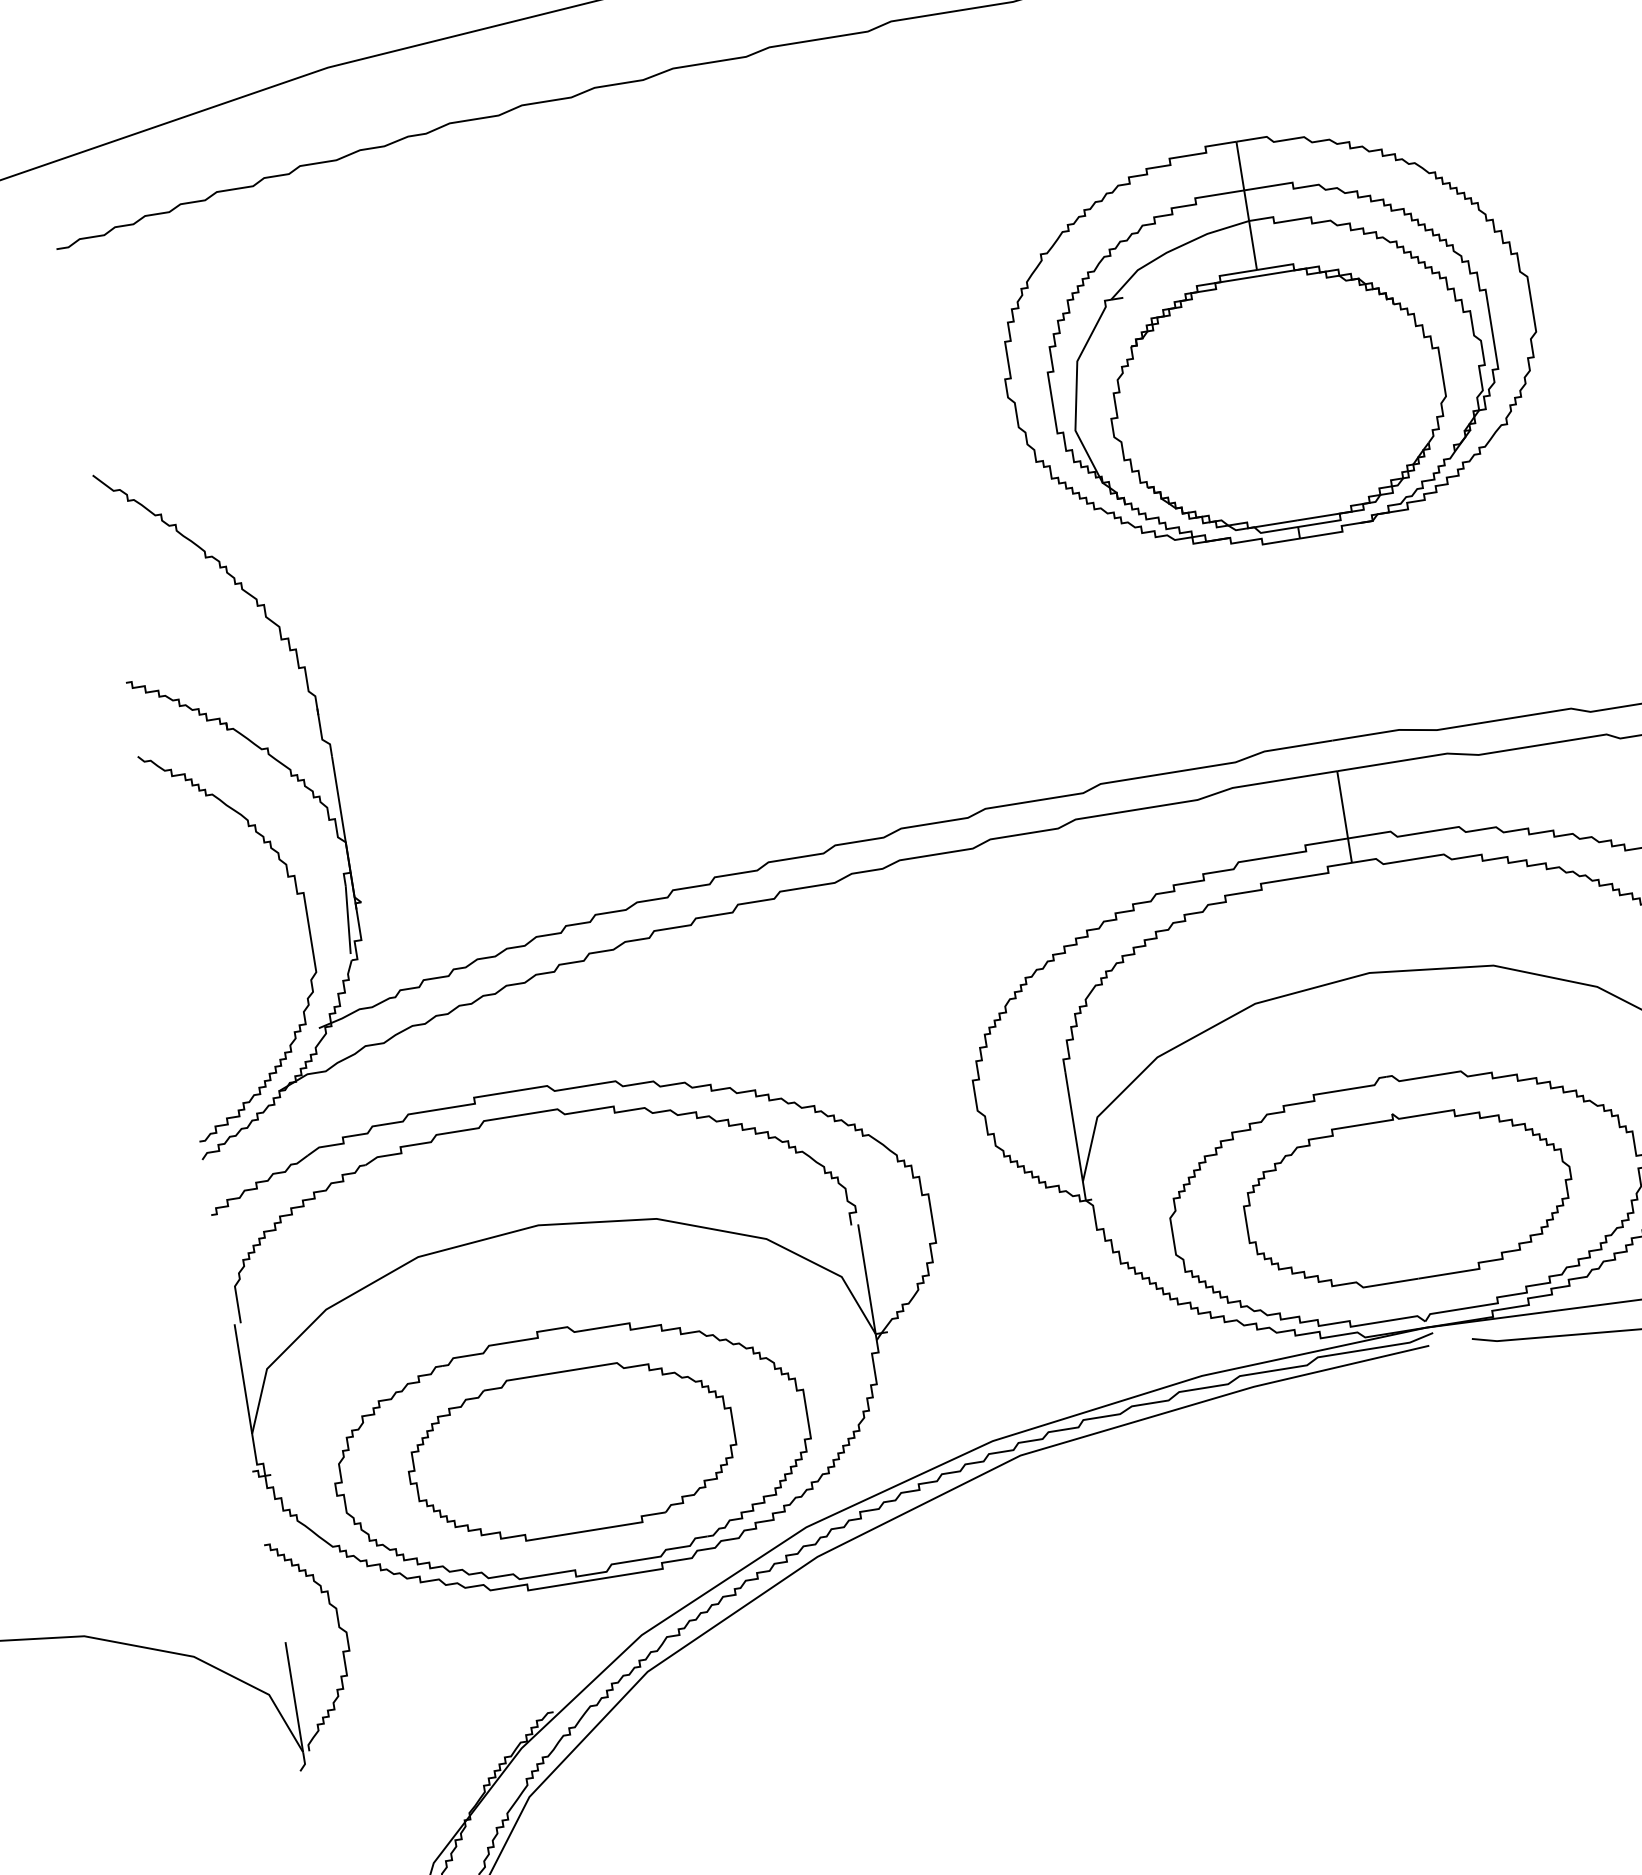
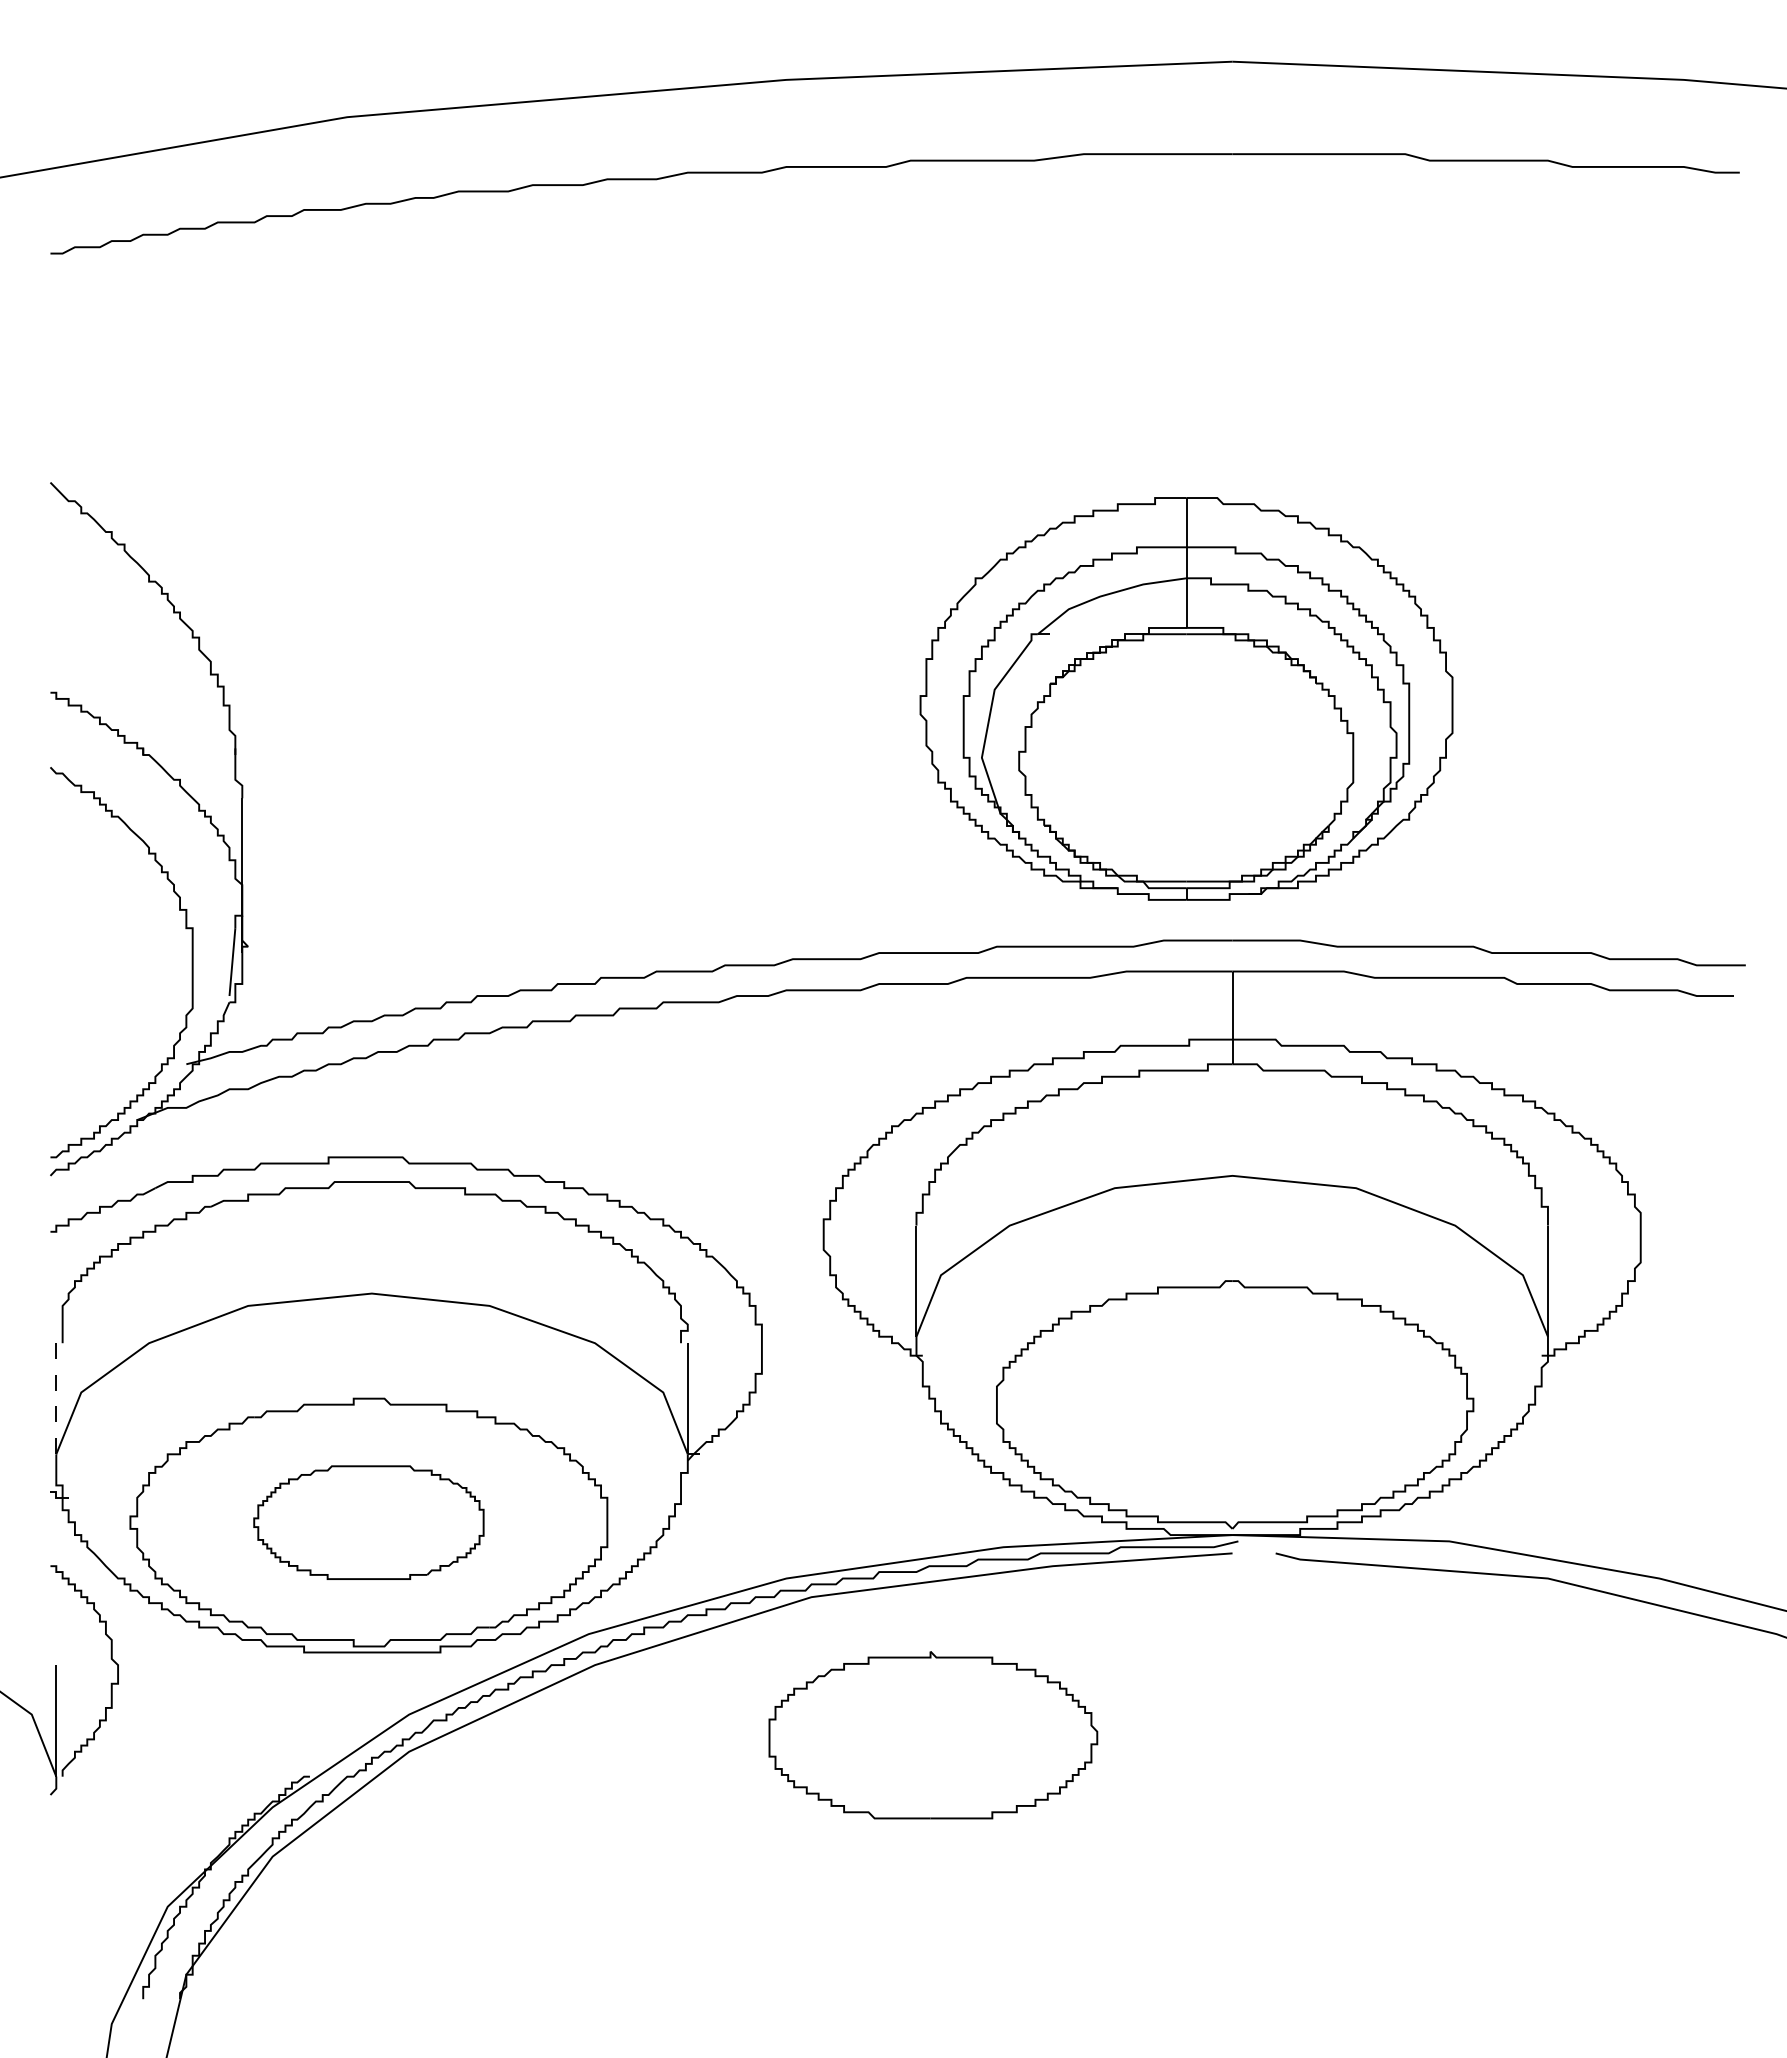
part: (1268, 339) -> (1186, 698), moved
part: (1408, 1196) -> (933, 1735), moved
line: (243, 1378) -> (56, 1398), solid -> dashed
part: (571, 1451) -> (368, 1522), size x0.7

